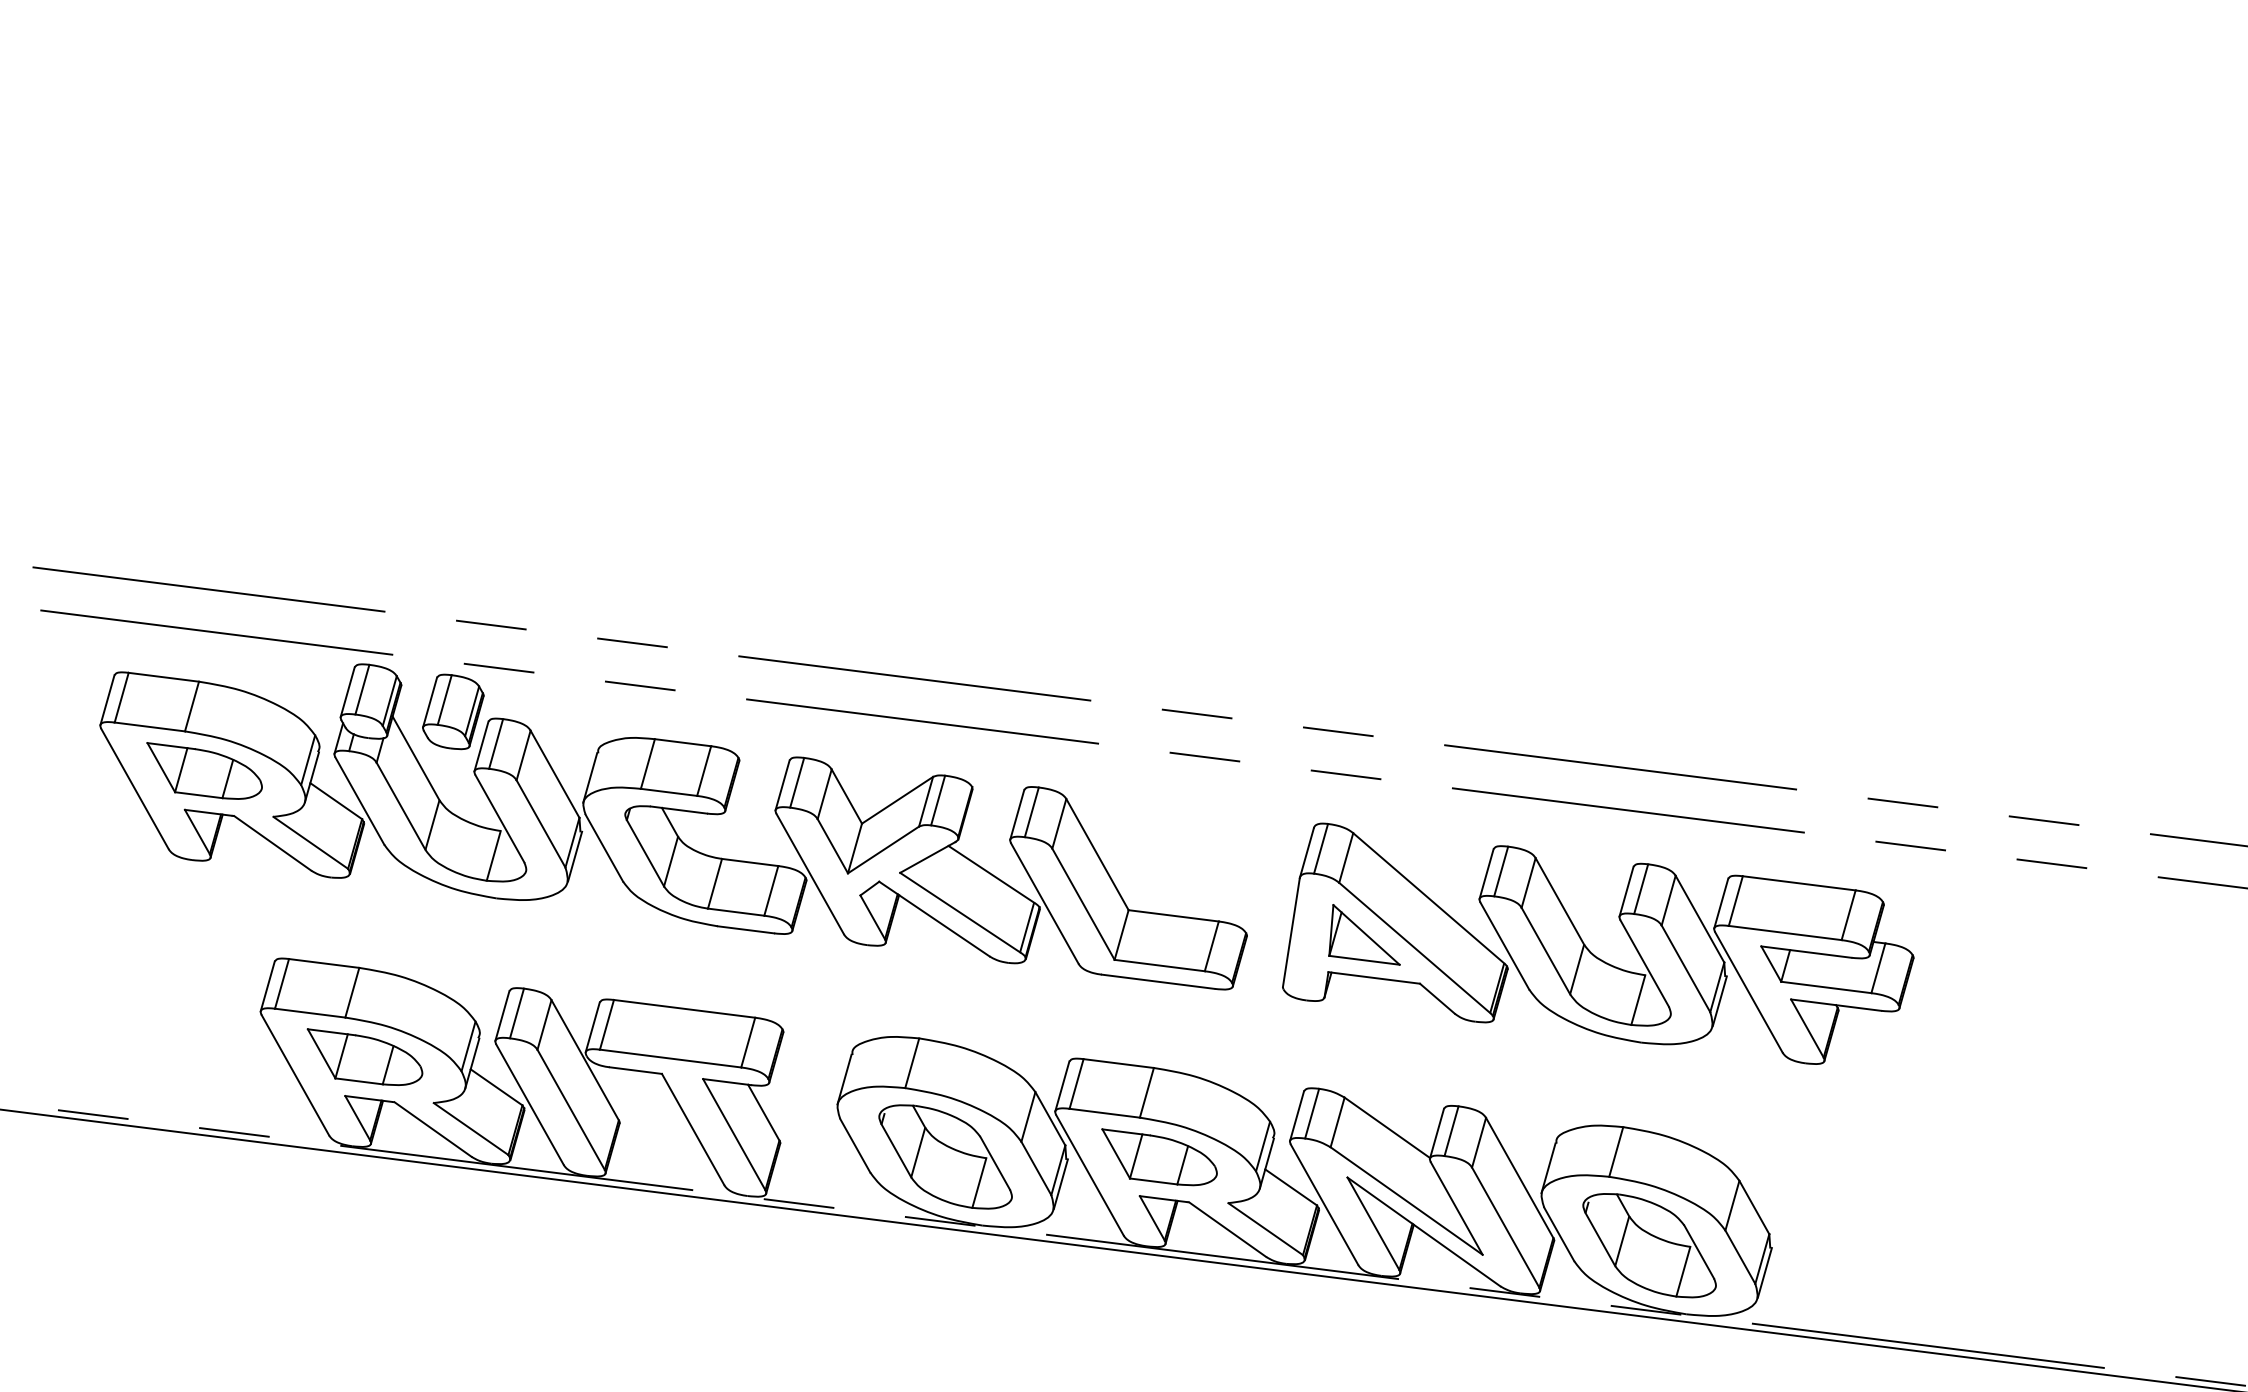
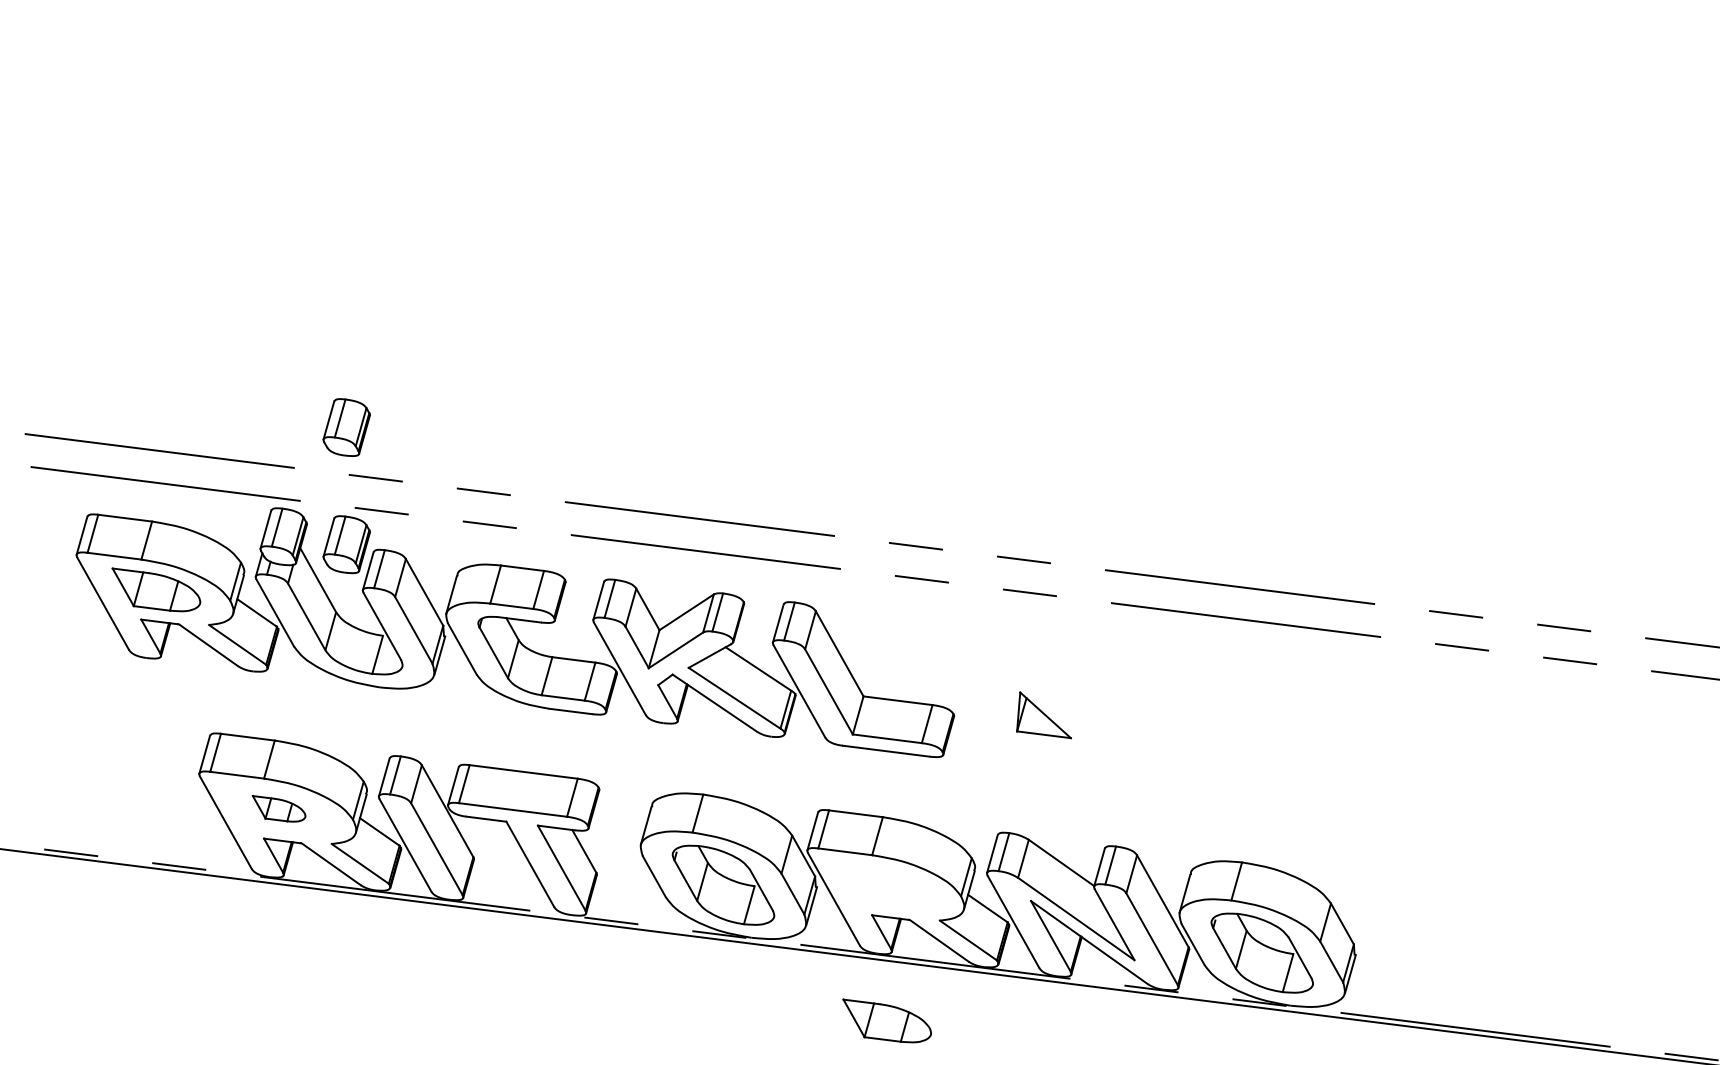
part: (453, 558) -> (346, 427), added
part: (1590, 950) -> (1217, 727), removed
part: (364, 1056) -> (278, 808), size x0.6
part: (1159, 1157) -> (887, 1021), moved

